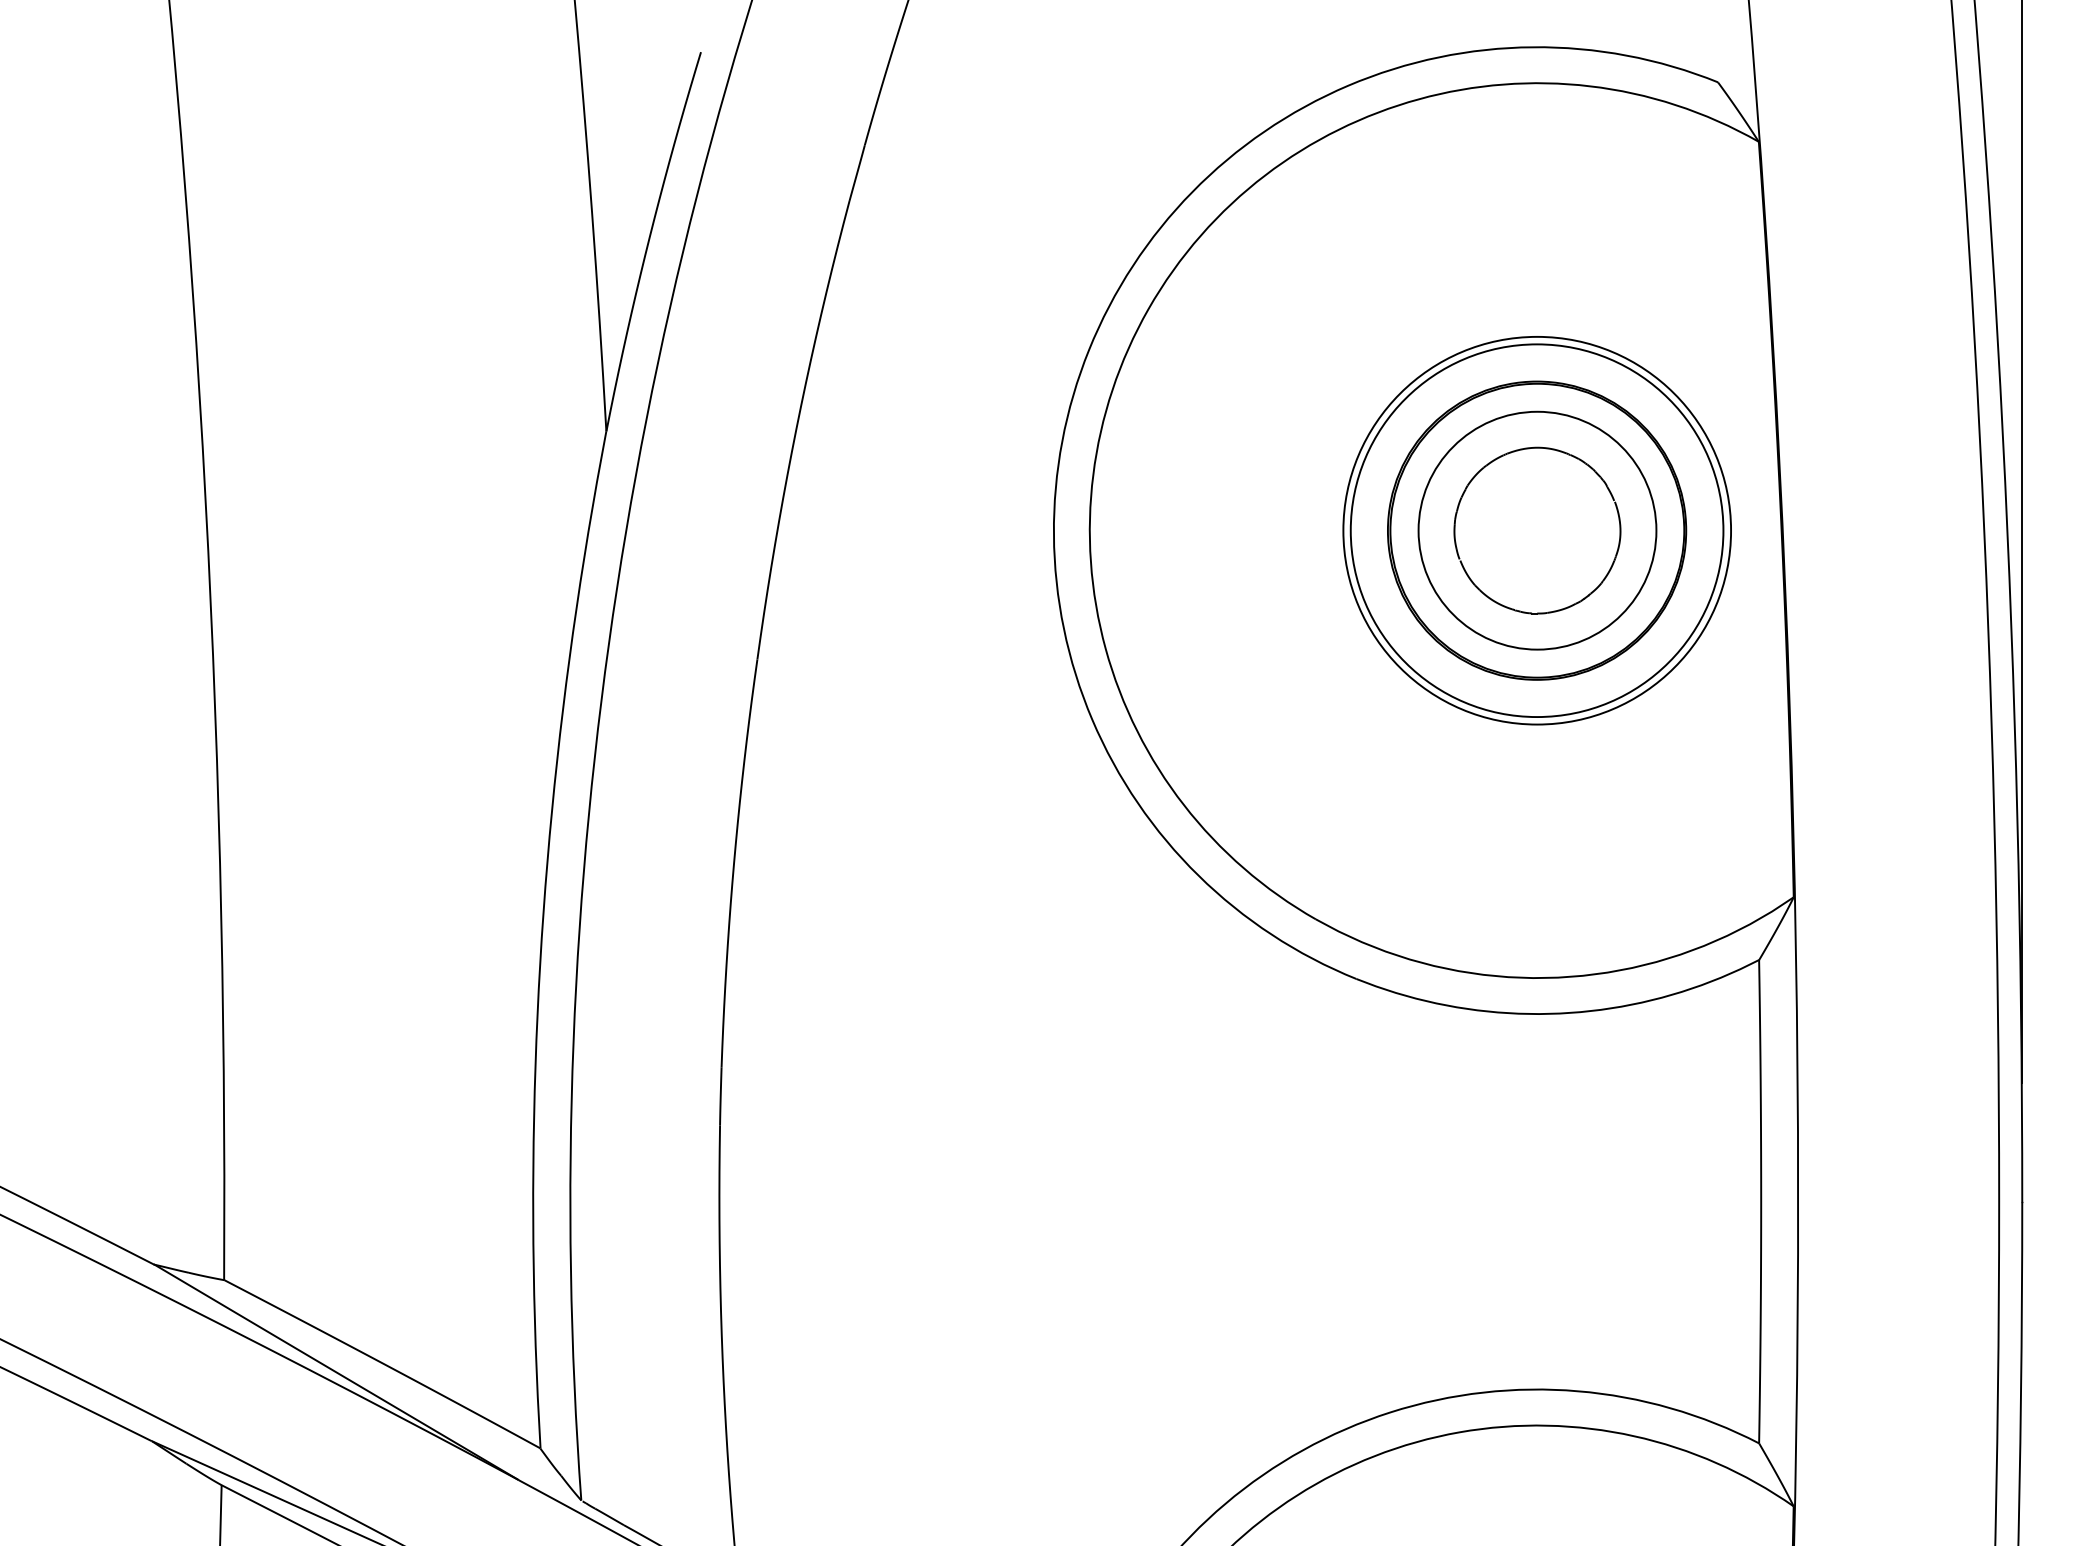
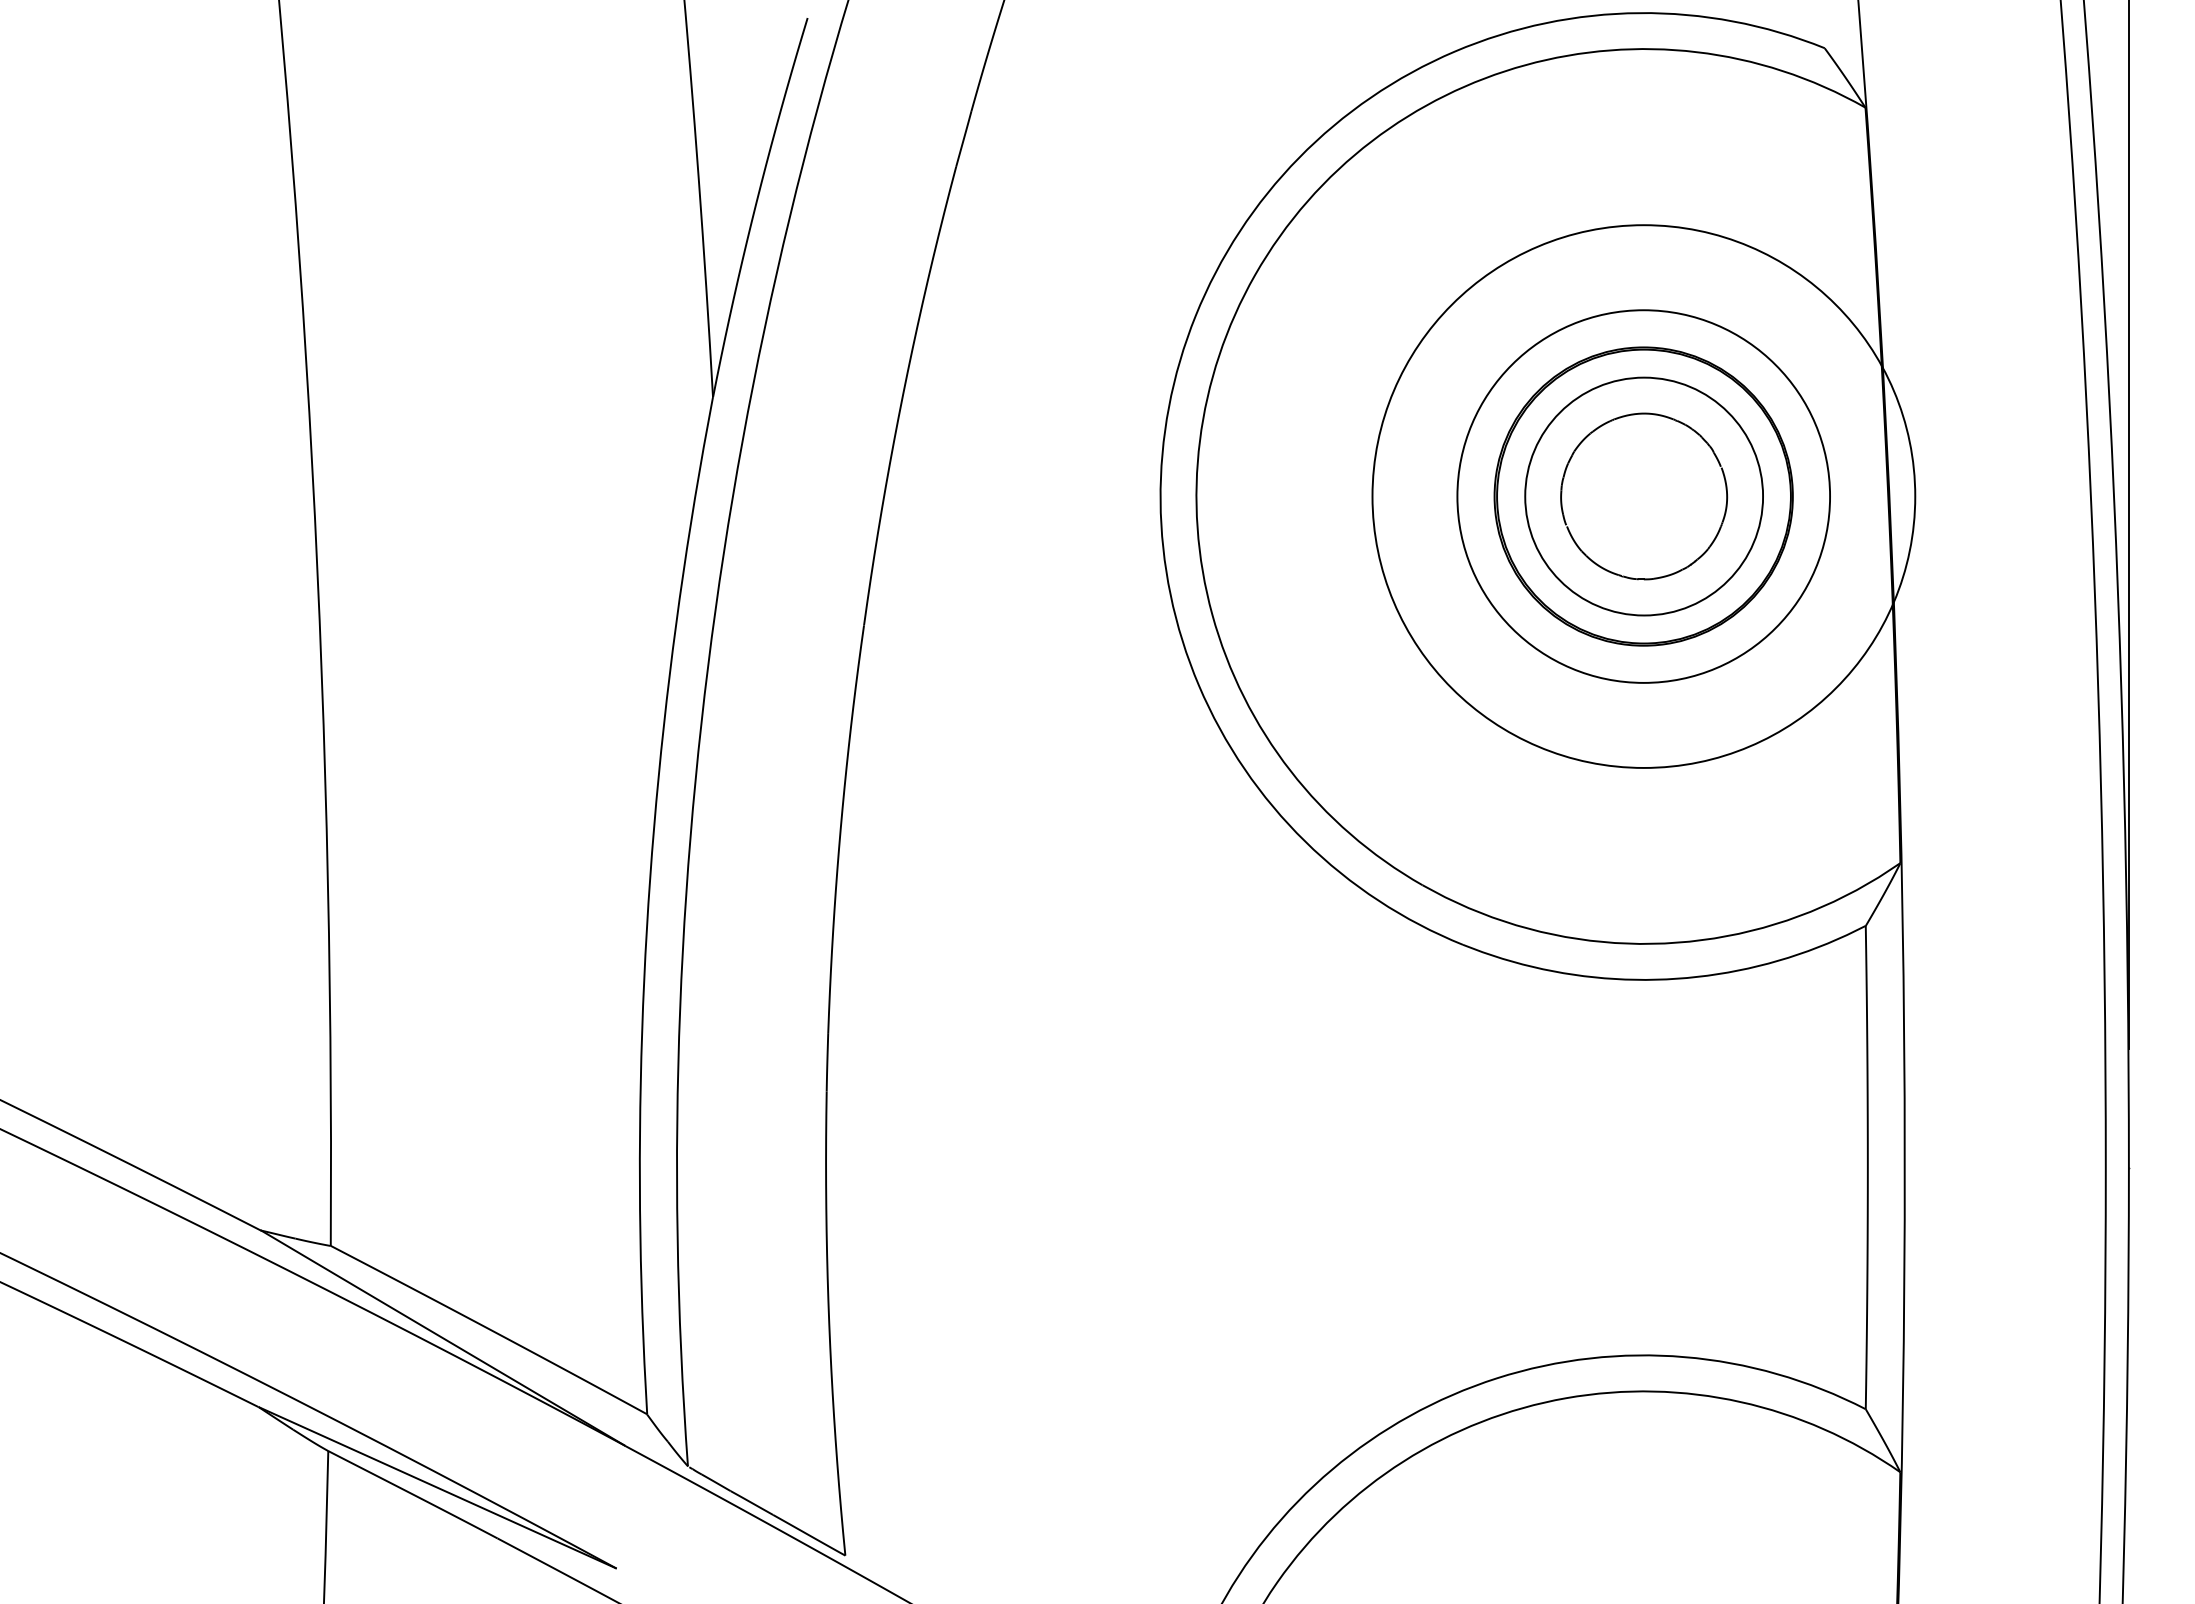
circle: (1536, 530) -> (1643, 496), size x1.4

